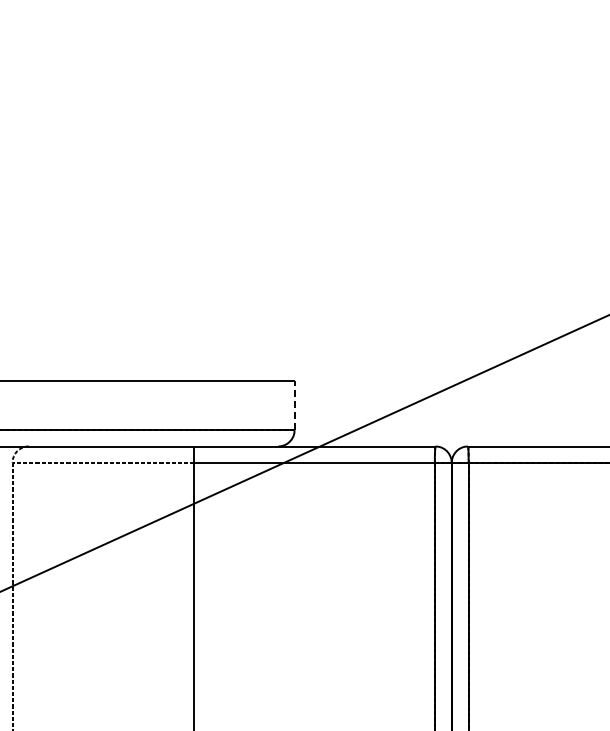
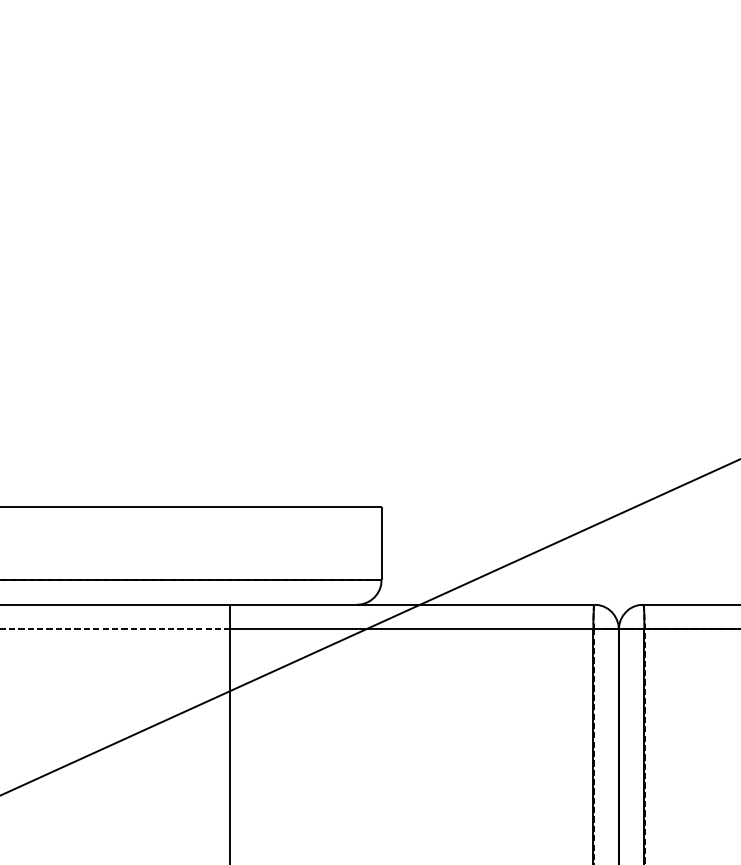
line: (294, 405) -> (381, 542), dashed -> solid

